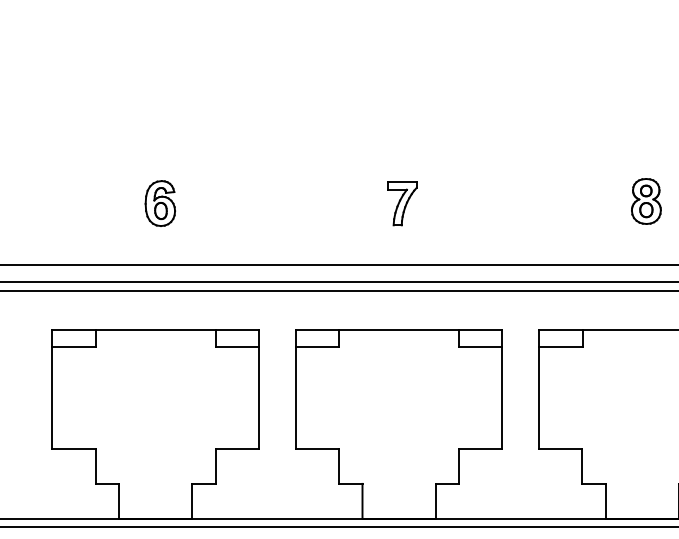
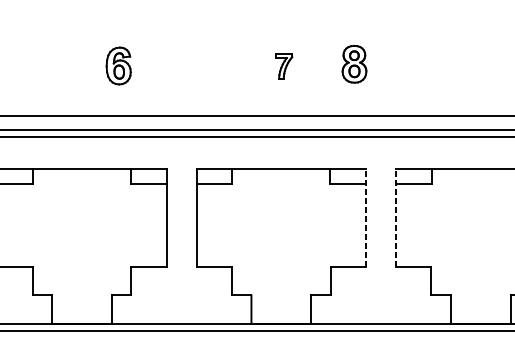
part: (646, 201) -> (354, 64), moved
part: (159, 203) -> (118, 65), moved
part: (402, 203) -> (284, 65), size x0.7
line: (502, 389) -> (366, 218), solid -> dashed
line: (539, 389) -> (396, 218), solid -> dashed

